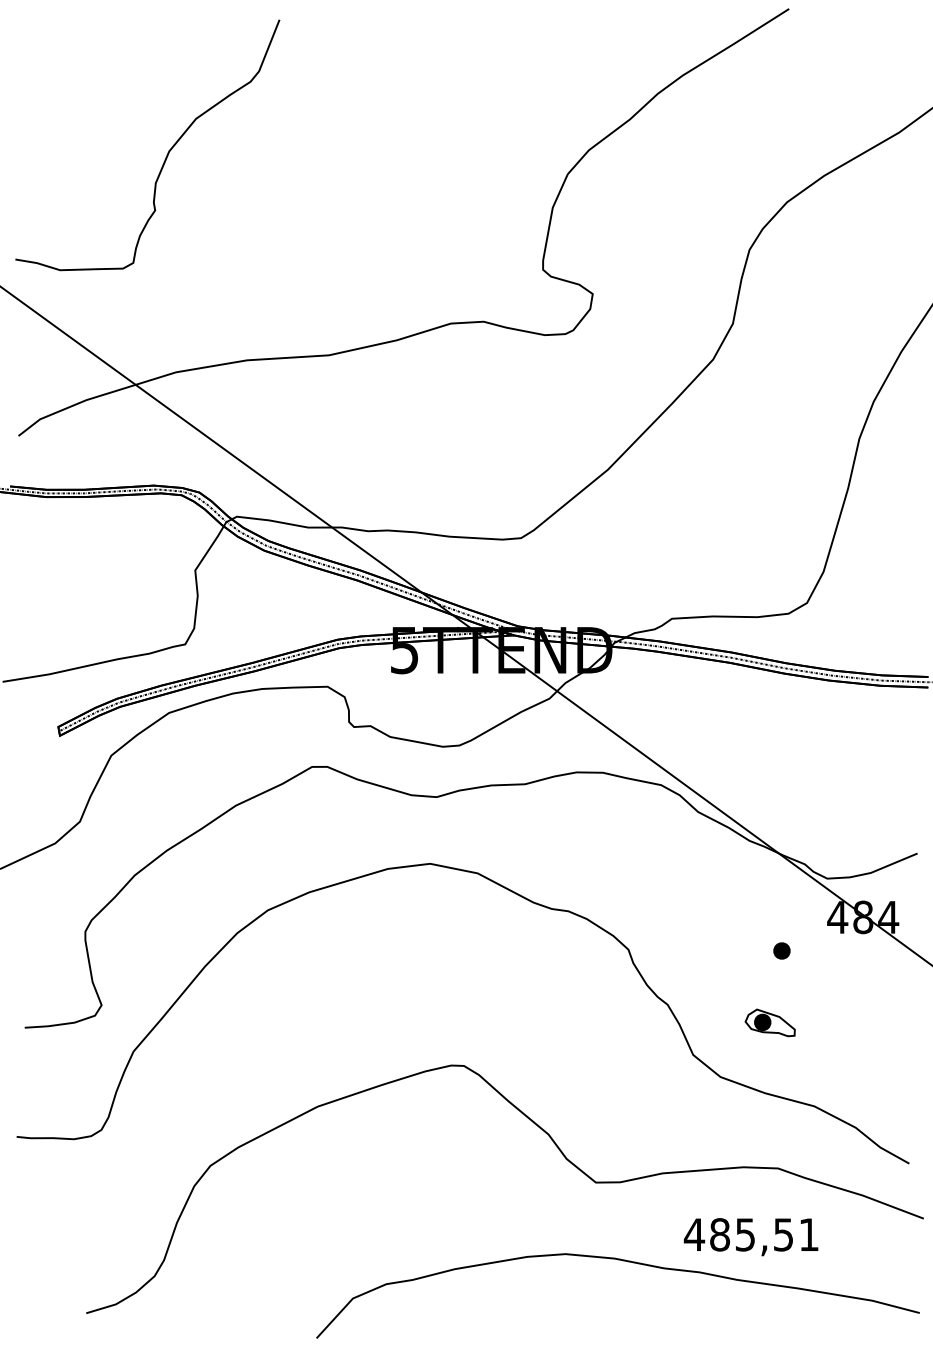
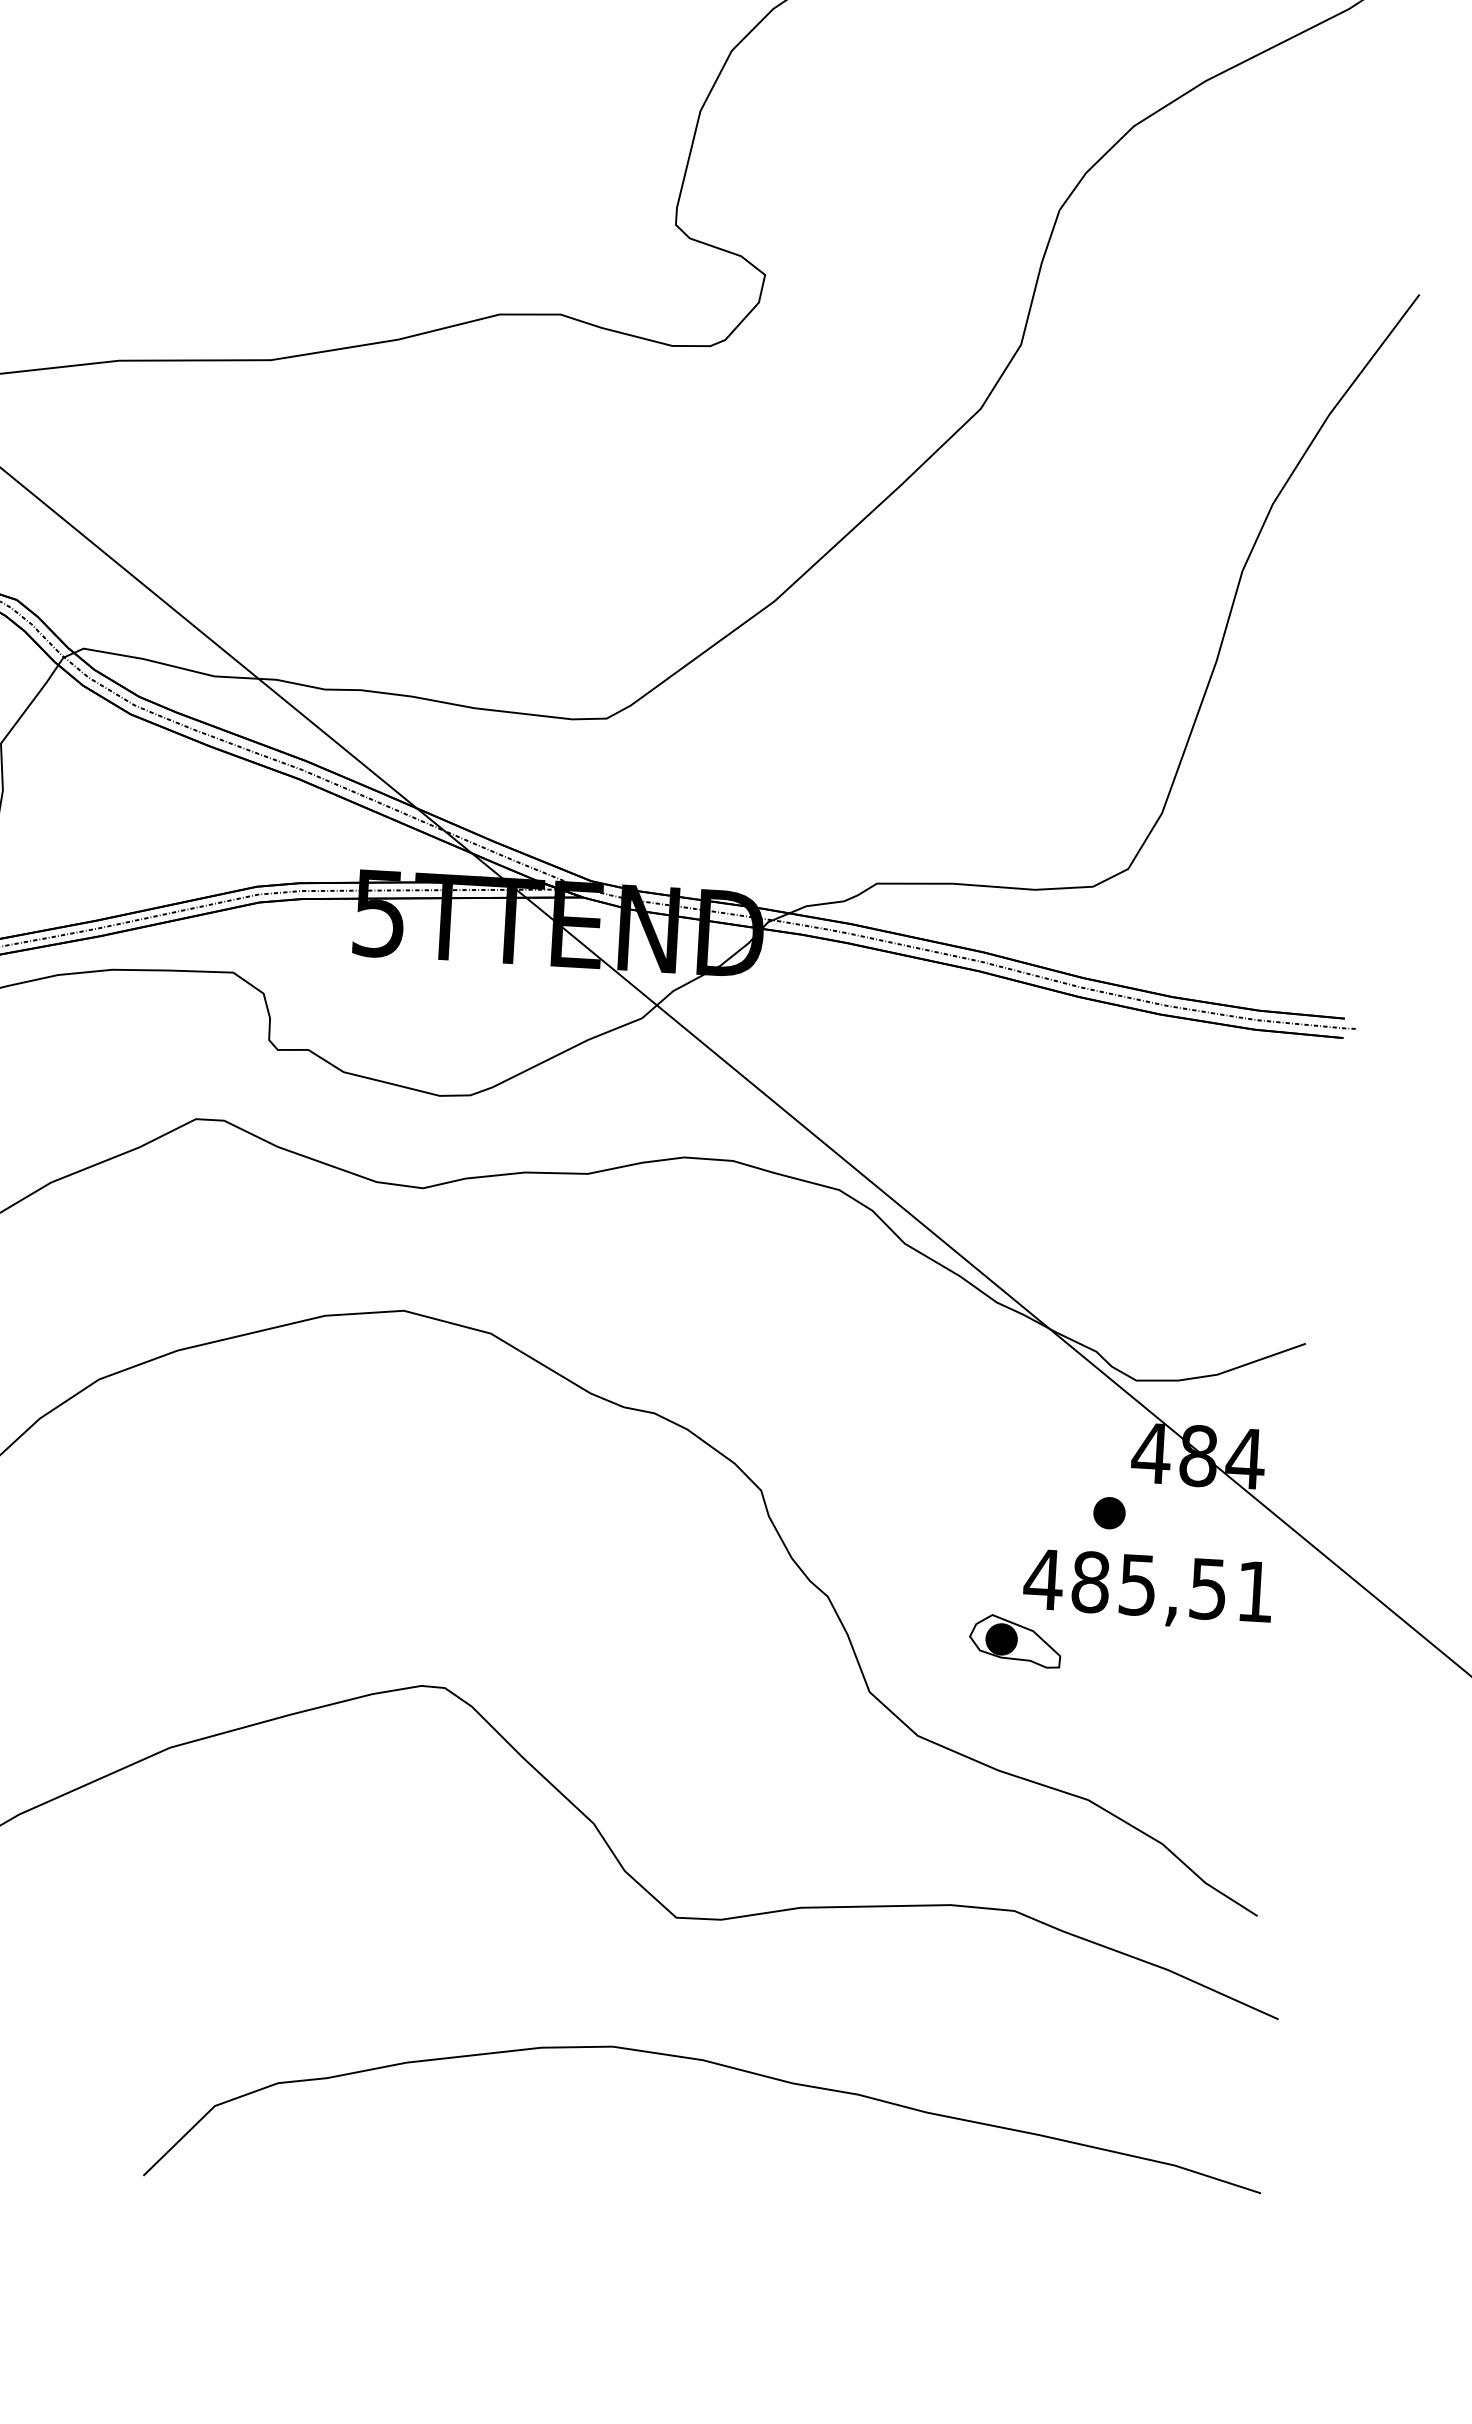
part: (781, 950) -> (1108, 1512), moved
text: (750, 1237) -> (1146, 1590), moved

